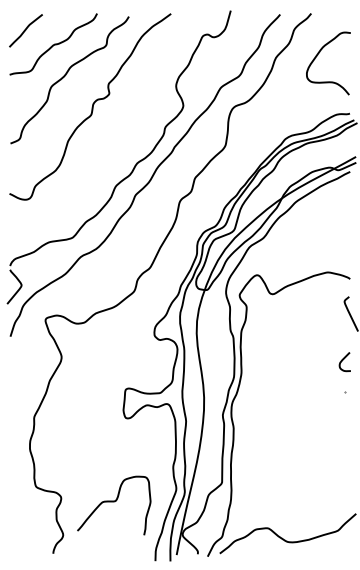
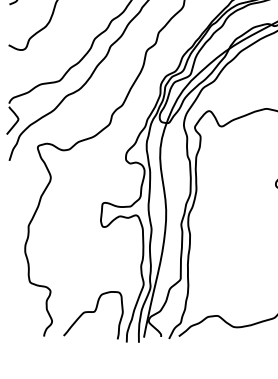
curve: (114, 502) -> (93, 312), moved

